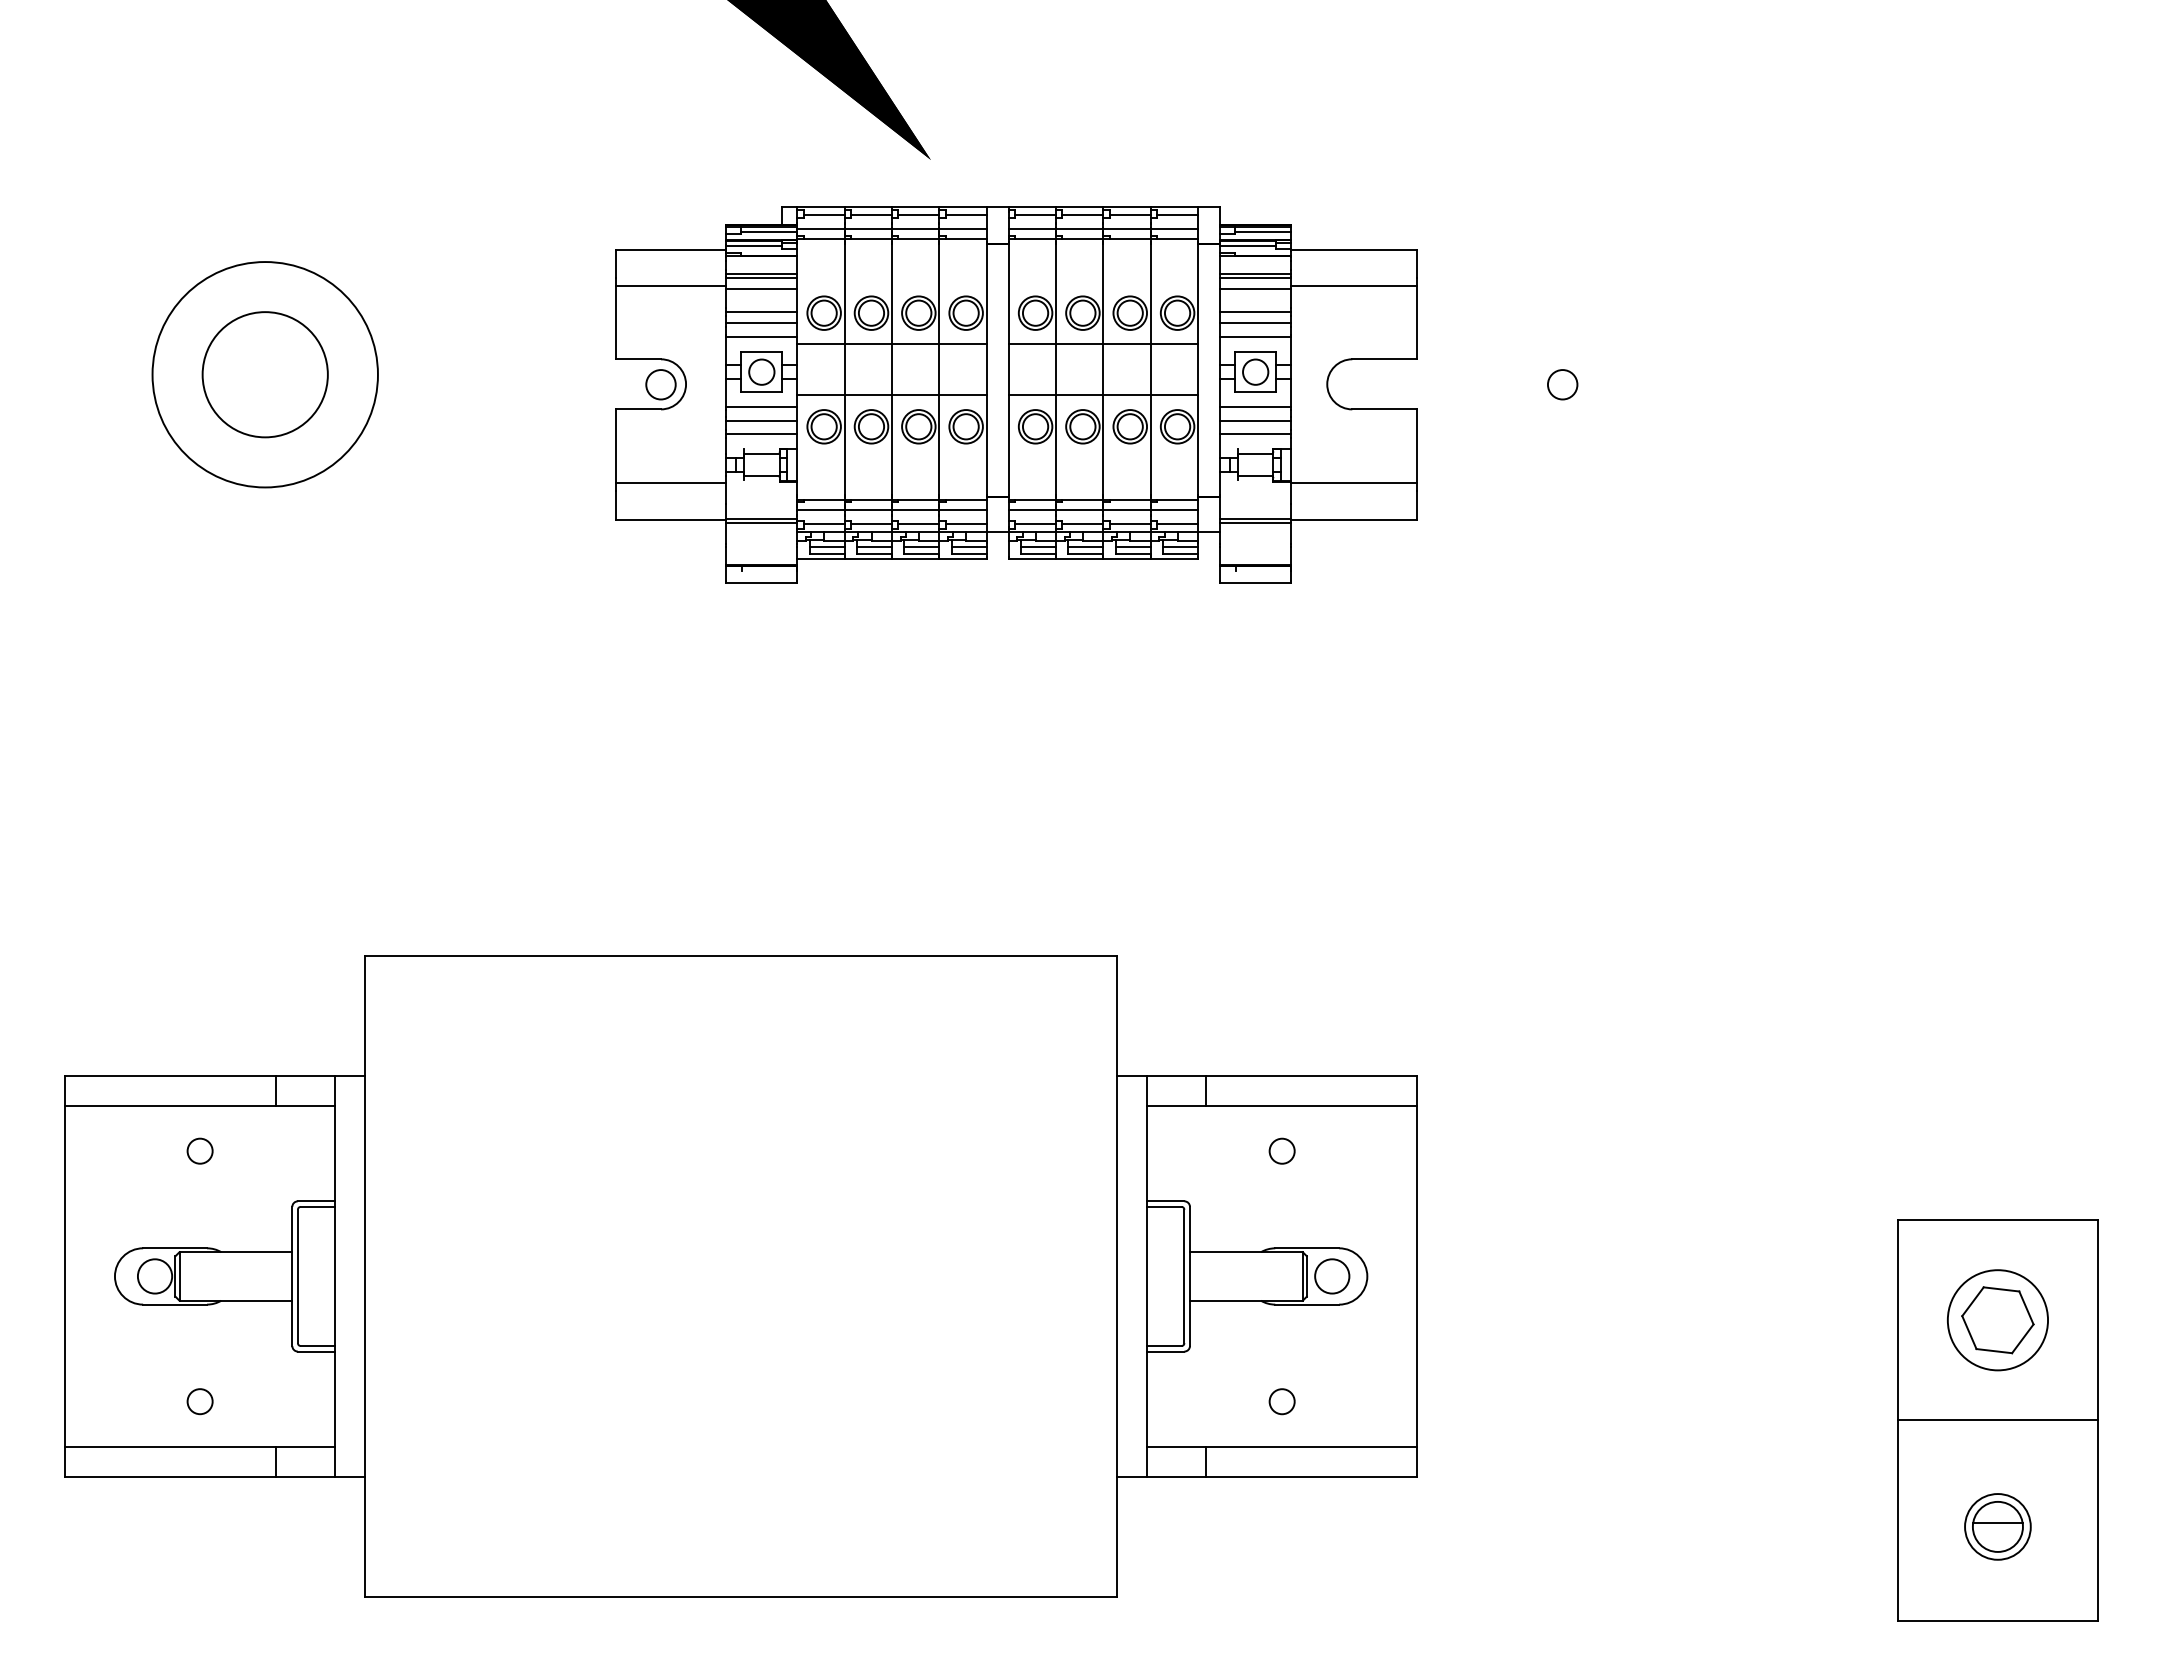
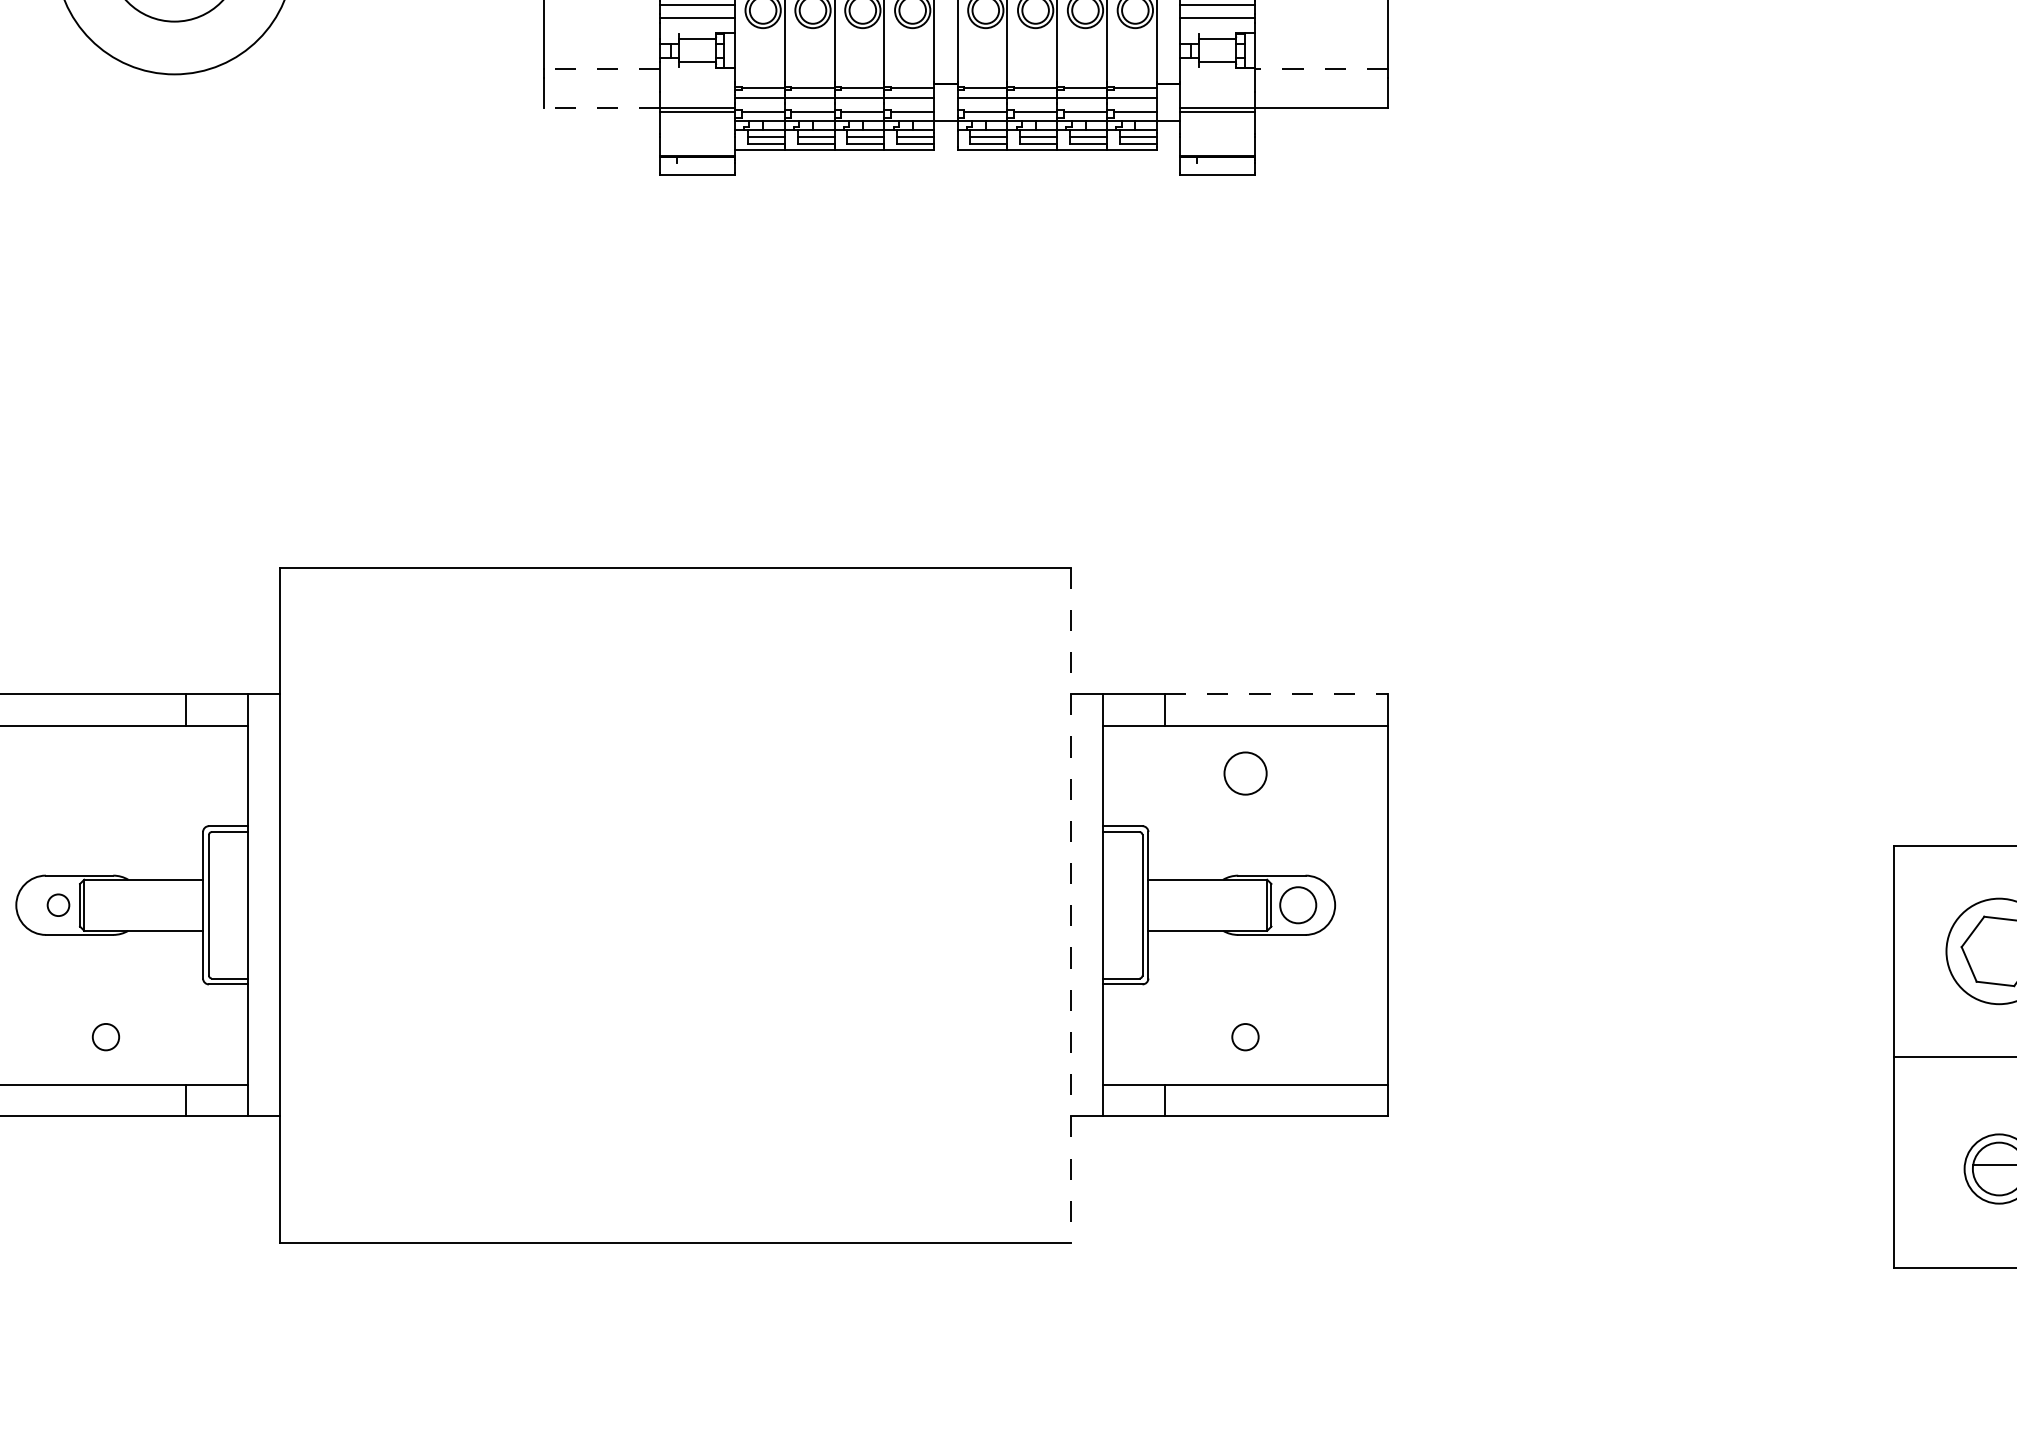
line: (670, 482) -> (601, 69), solid -> dashed
line: (1353, 482) -> (1320, 69), solid -> dashed
line: (670, 519) -> (601, 108), solid -> dashed
line: (1311, 1076) -> (1276, 694), solid -> dashed
circle: (199, 1150) -> (105, 772), removed
circle: (1281, 1150) -> (1244, 772), size x1.6
circle: (154, 1276) -> (57, 905), size x0.6
line: (1116, 1276) -> (1071, 905), solid -> dashed

